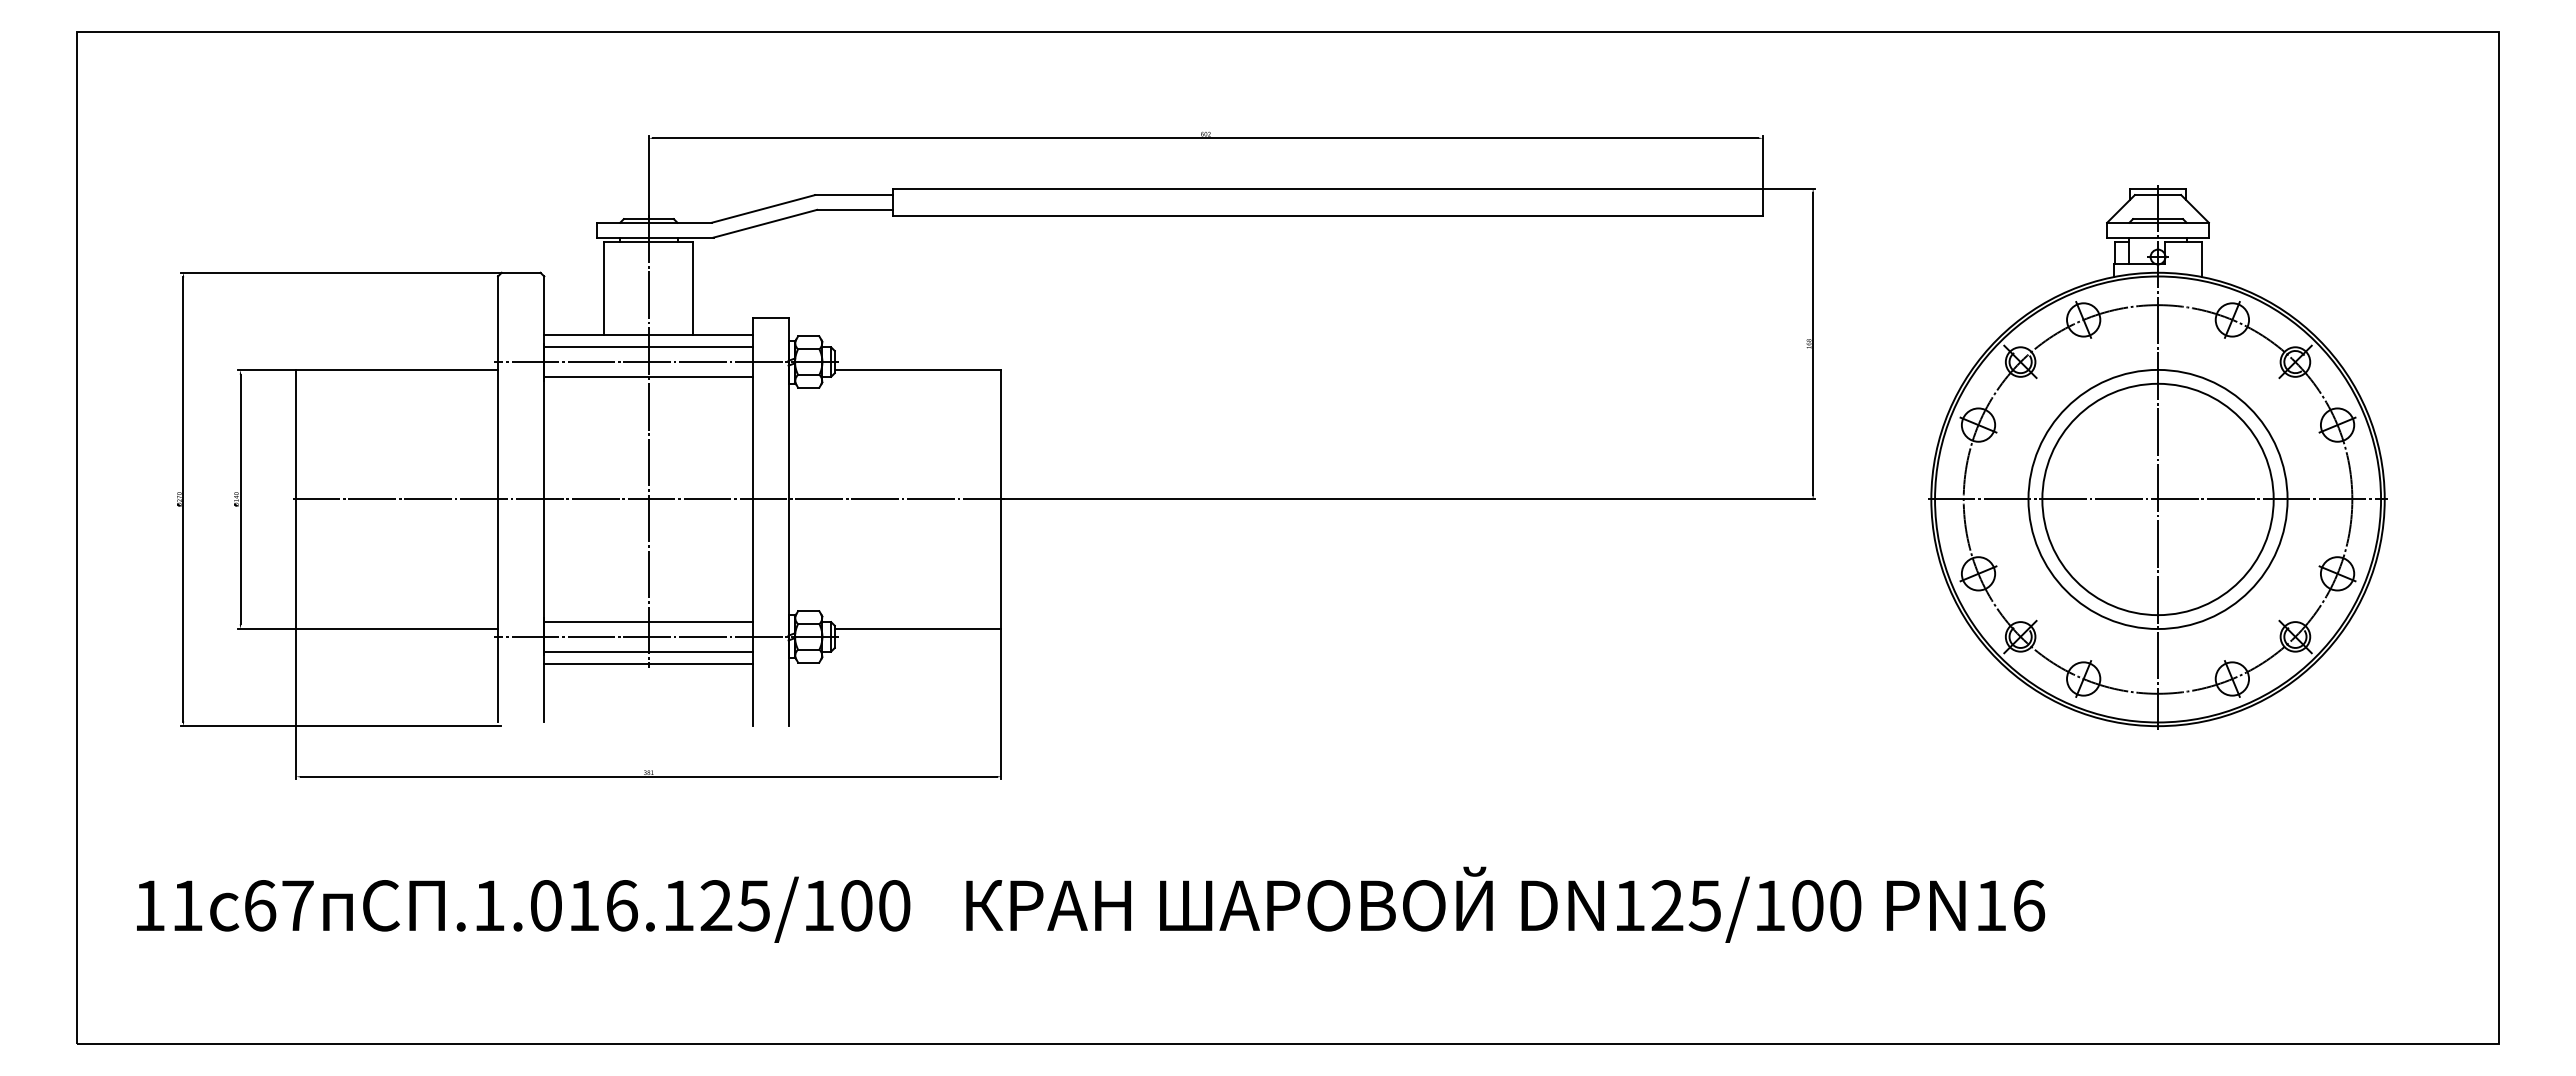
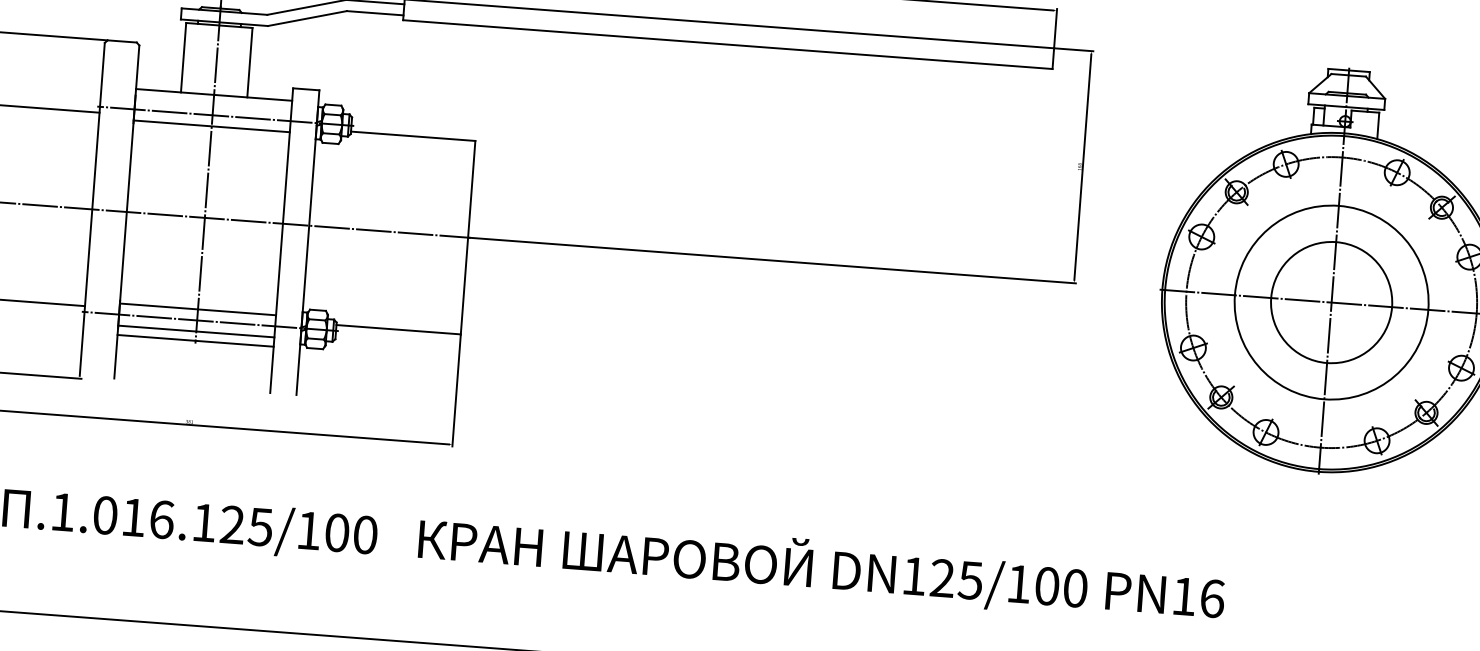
line: (648, 347) -> (213, 104), removed
circle: (2157, 499) -> (1331, 302), size x0.7

